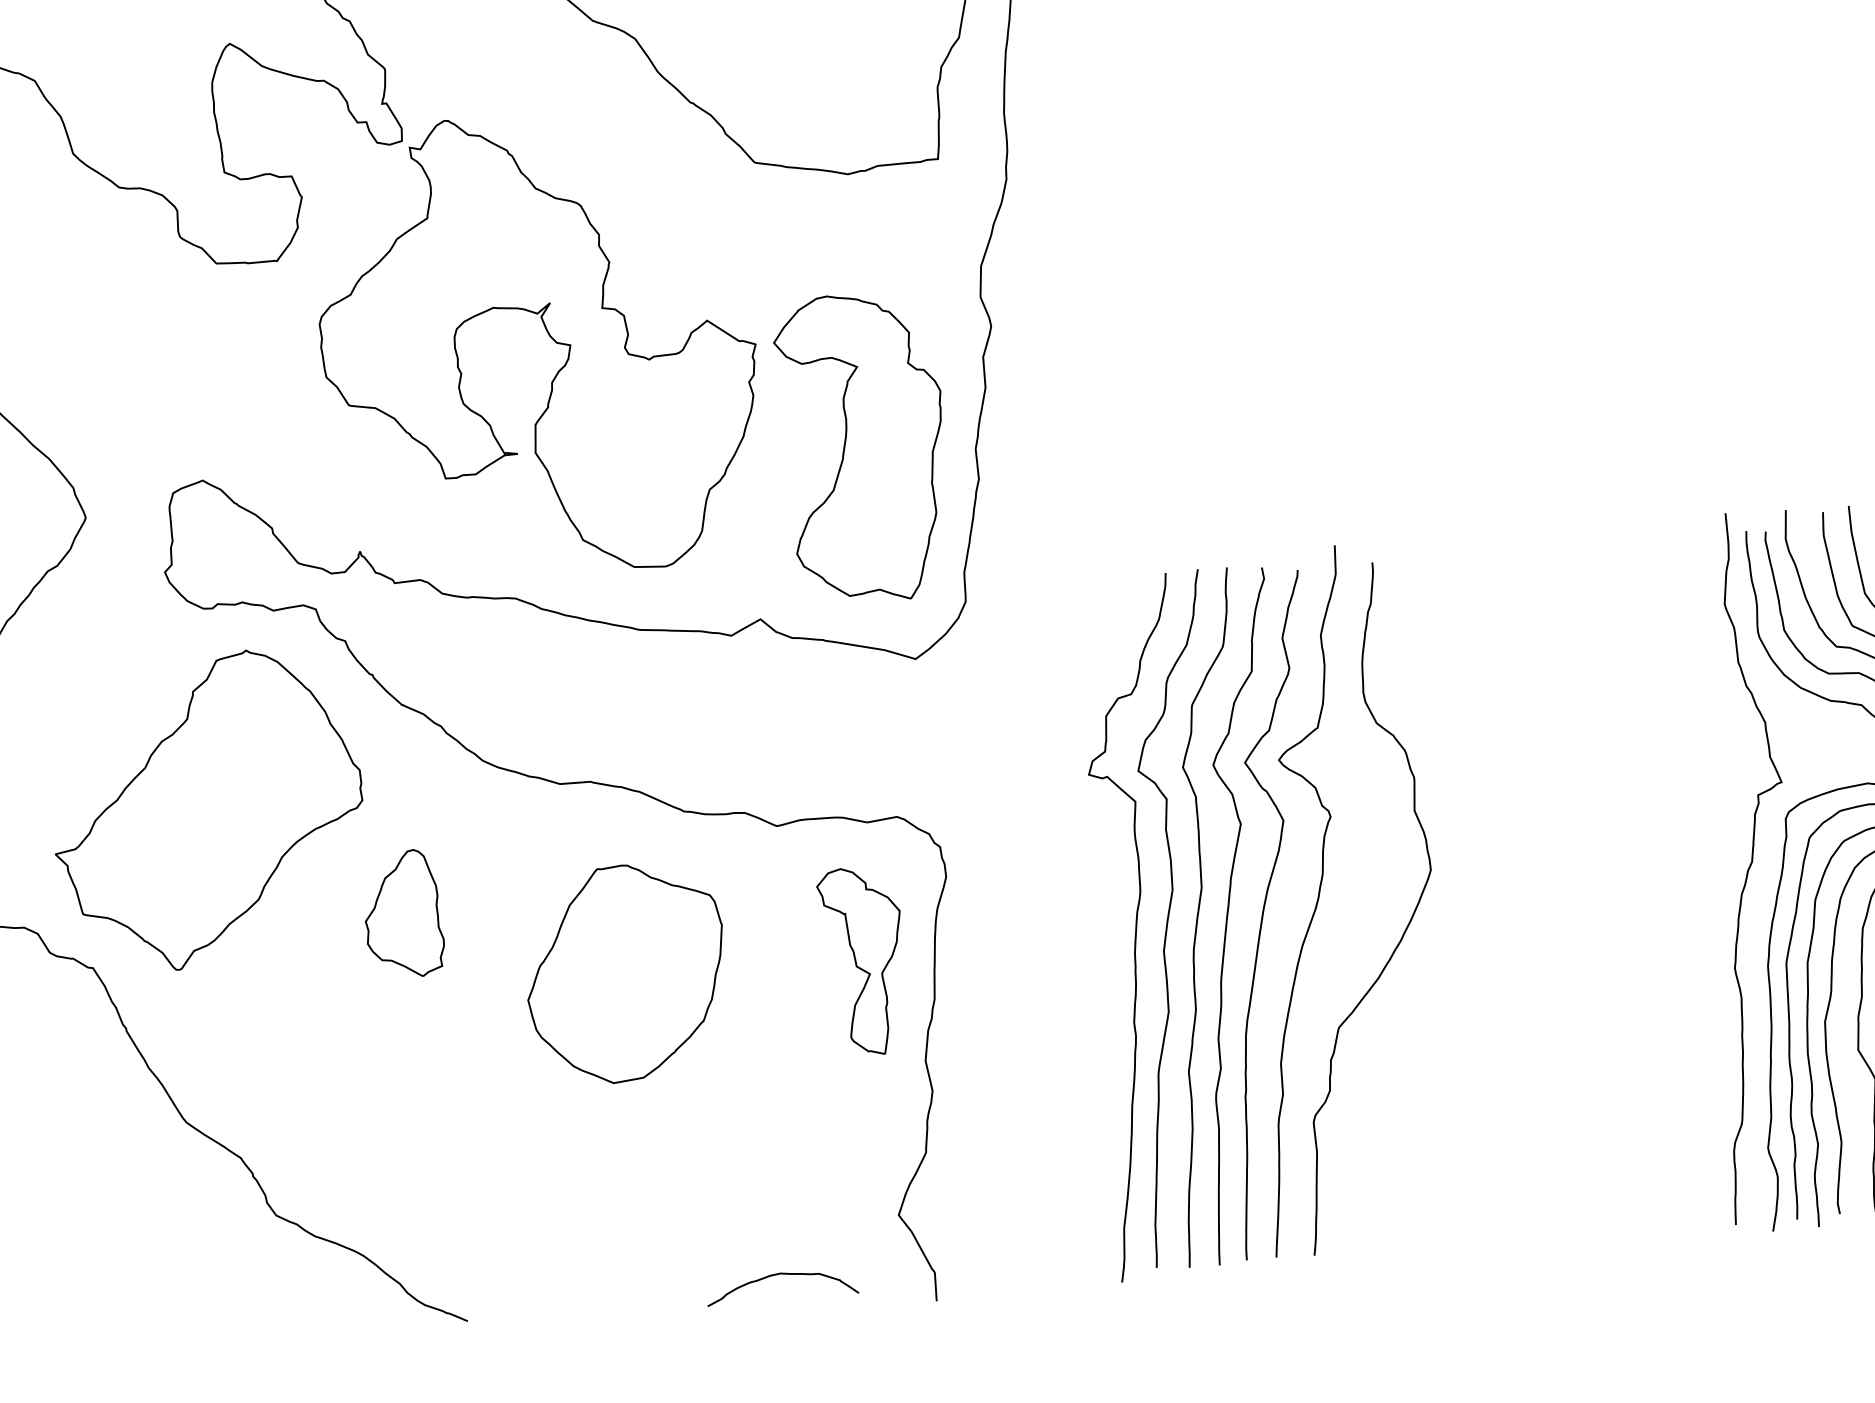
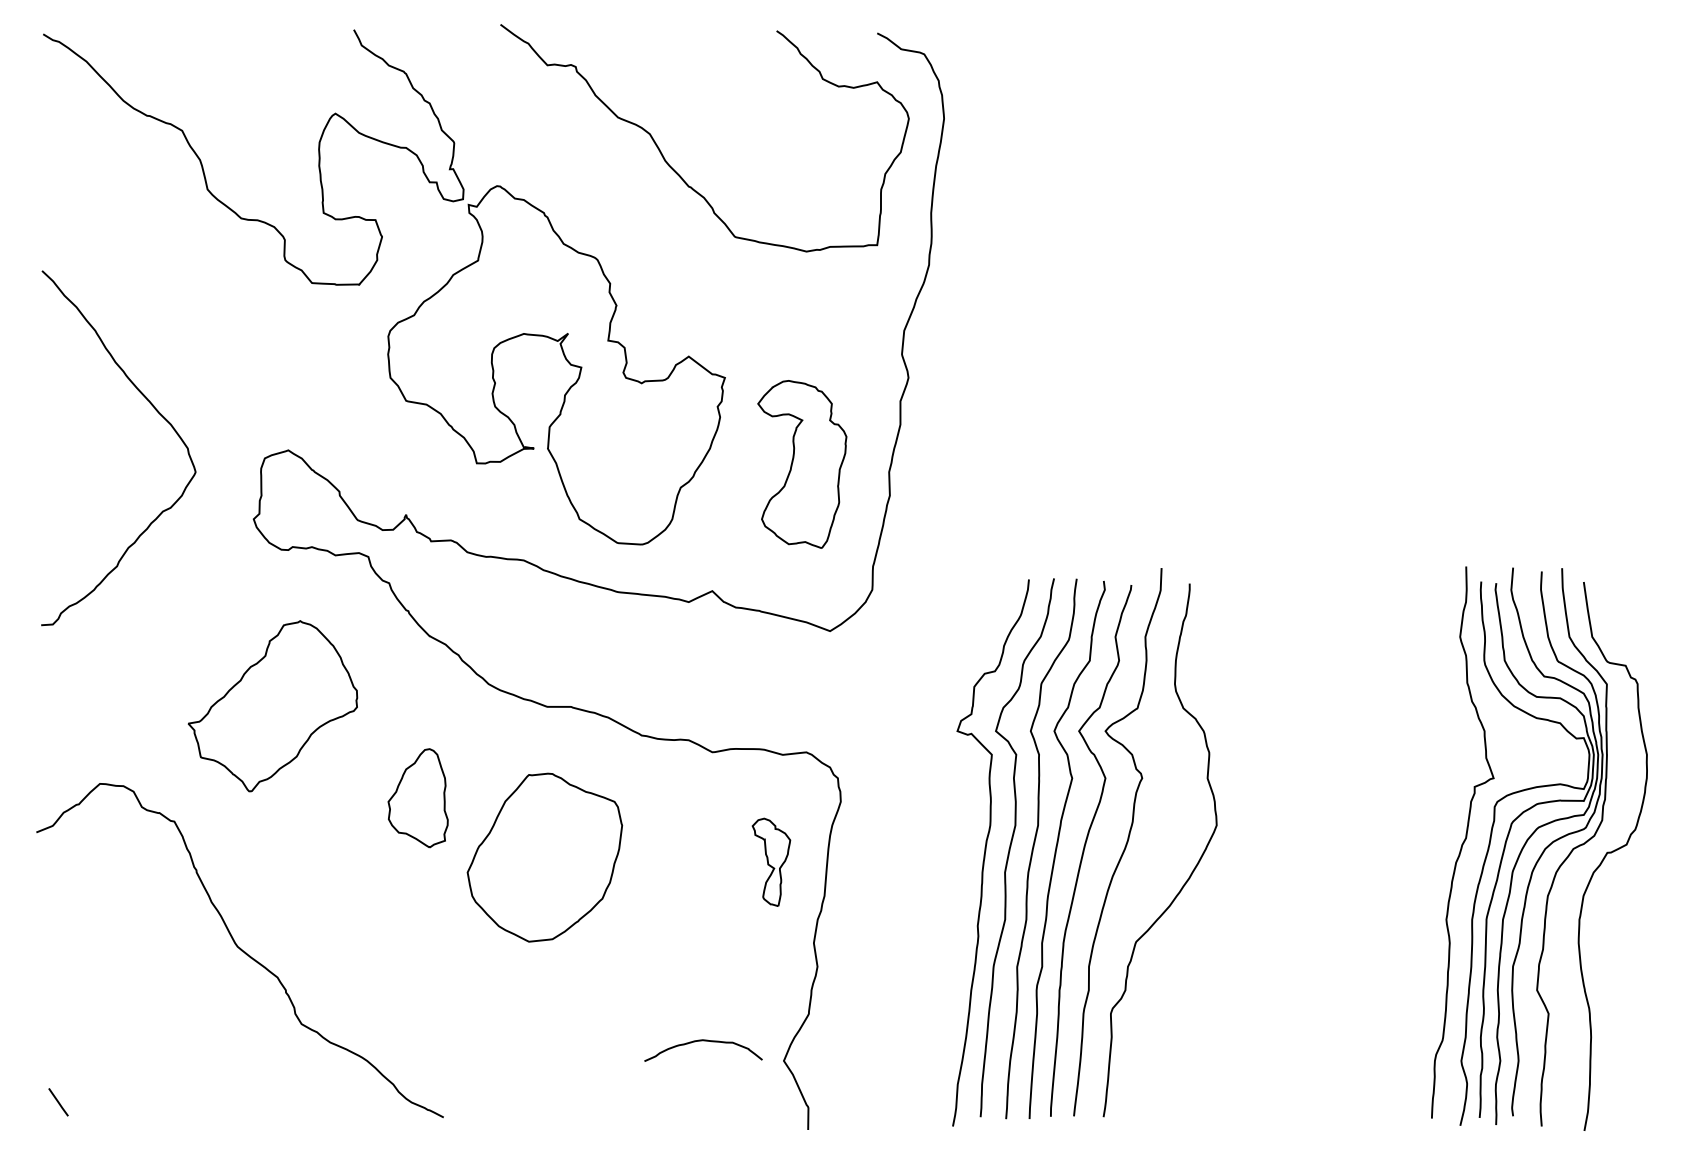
part: (863, 447) -> (802, 464), size x0.7
part: (207, 809) -> (272, 705), size x0.7
part: (863, 961) -> (771, 862), size x0.6
part: (625, 973) -> (544, 857), moved
curve: (781, 1275) -> (703, 1041), moved

